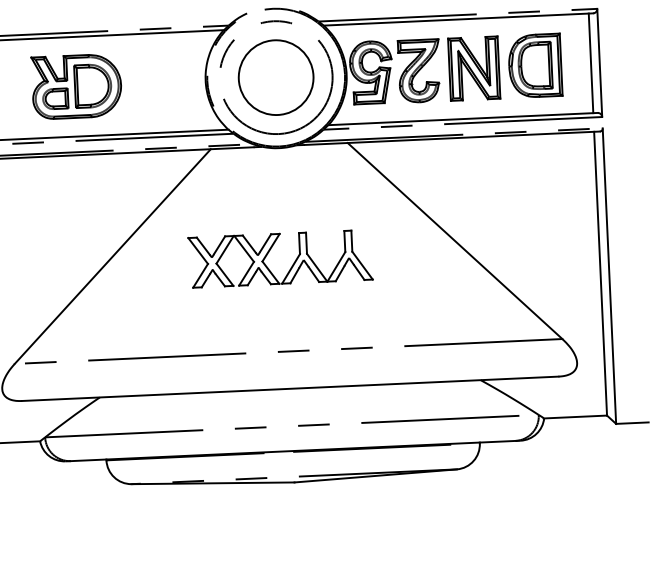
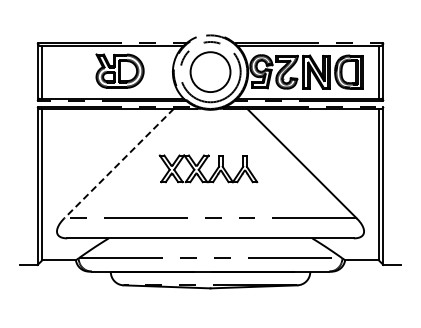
part: (75, 85) -> (119, 70), moved
line: (113, 256) -> (119, 163), solid -> dashed

